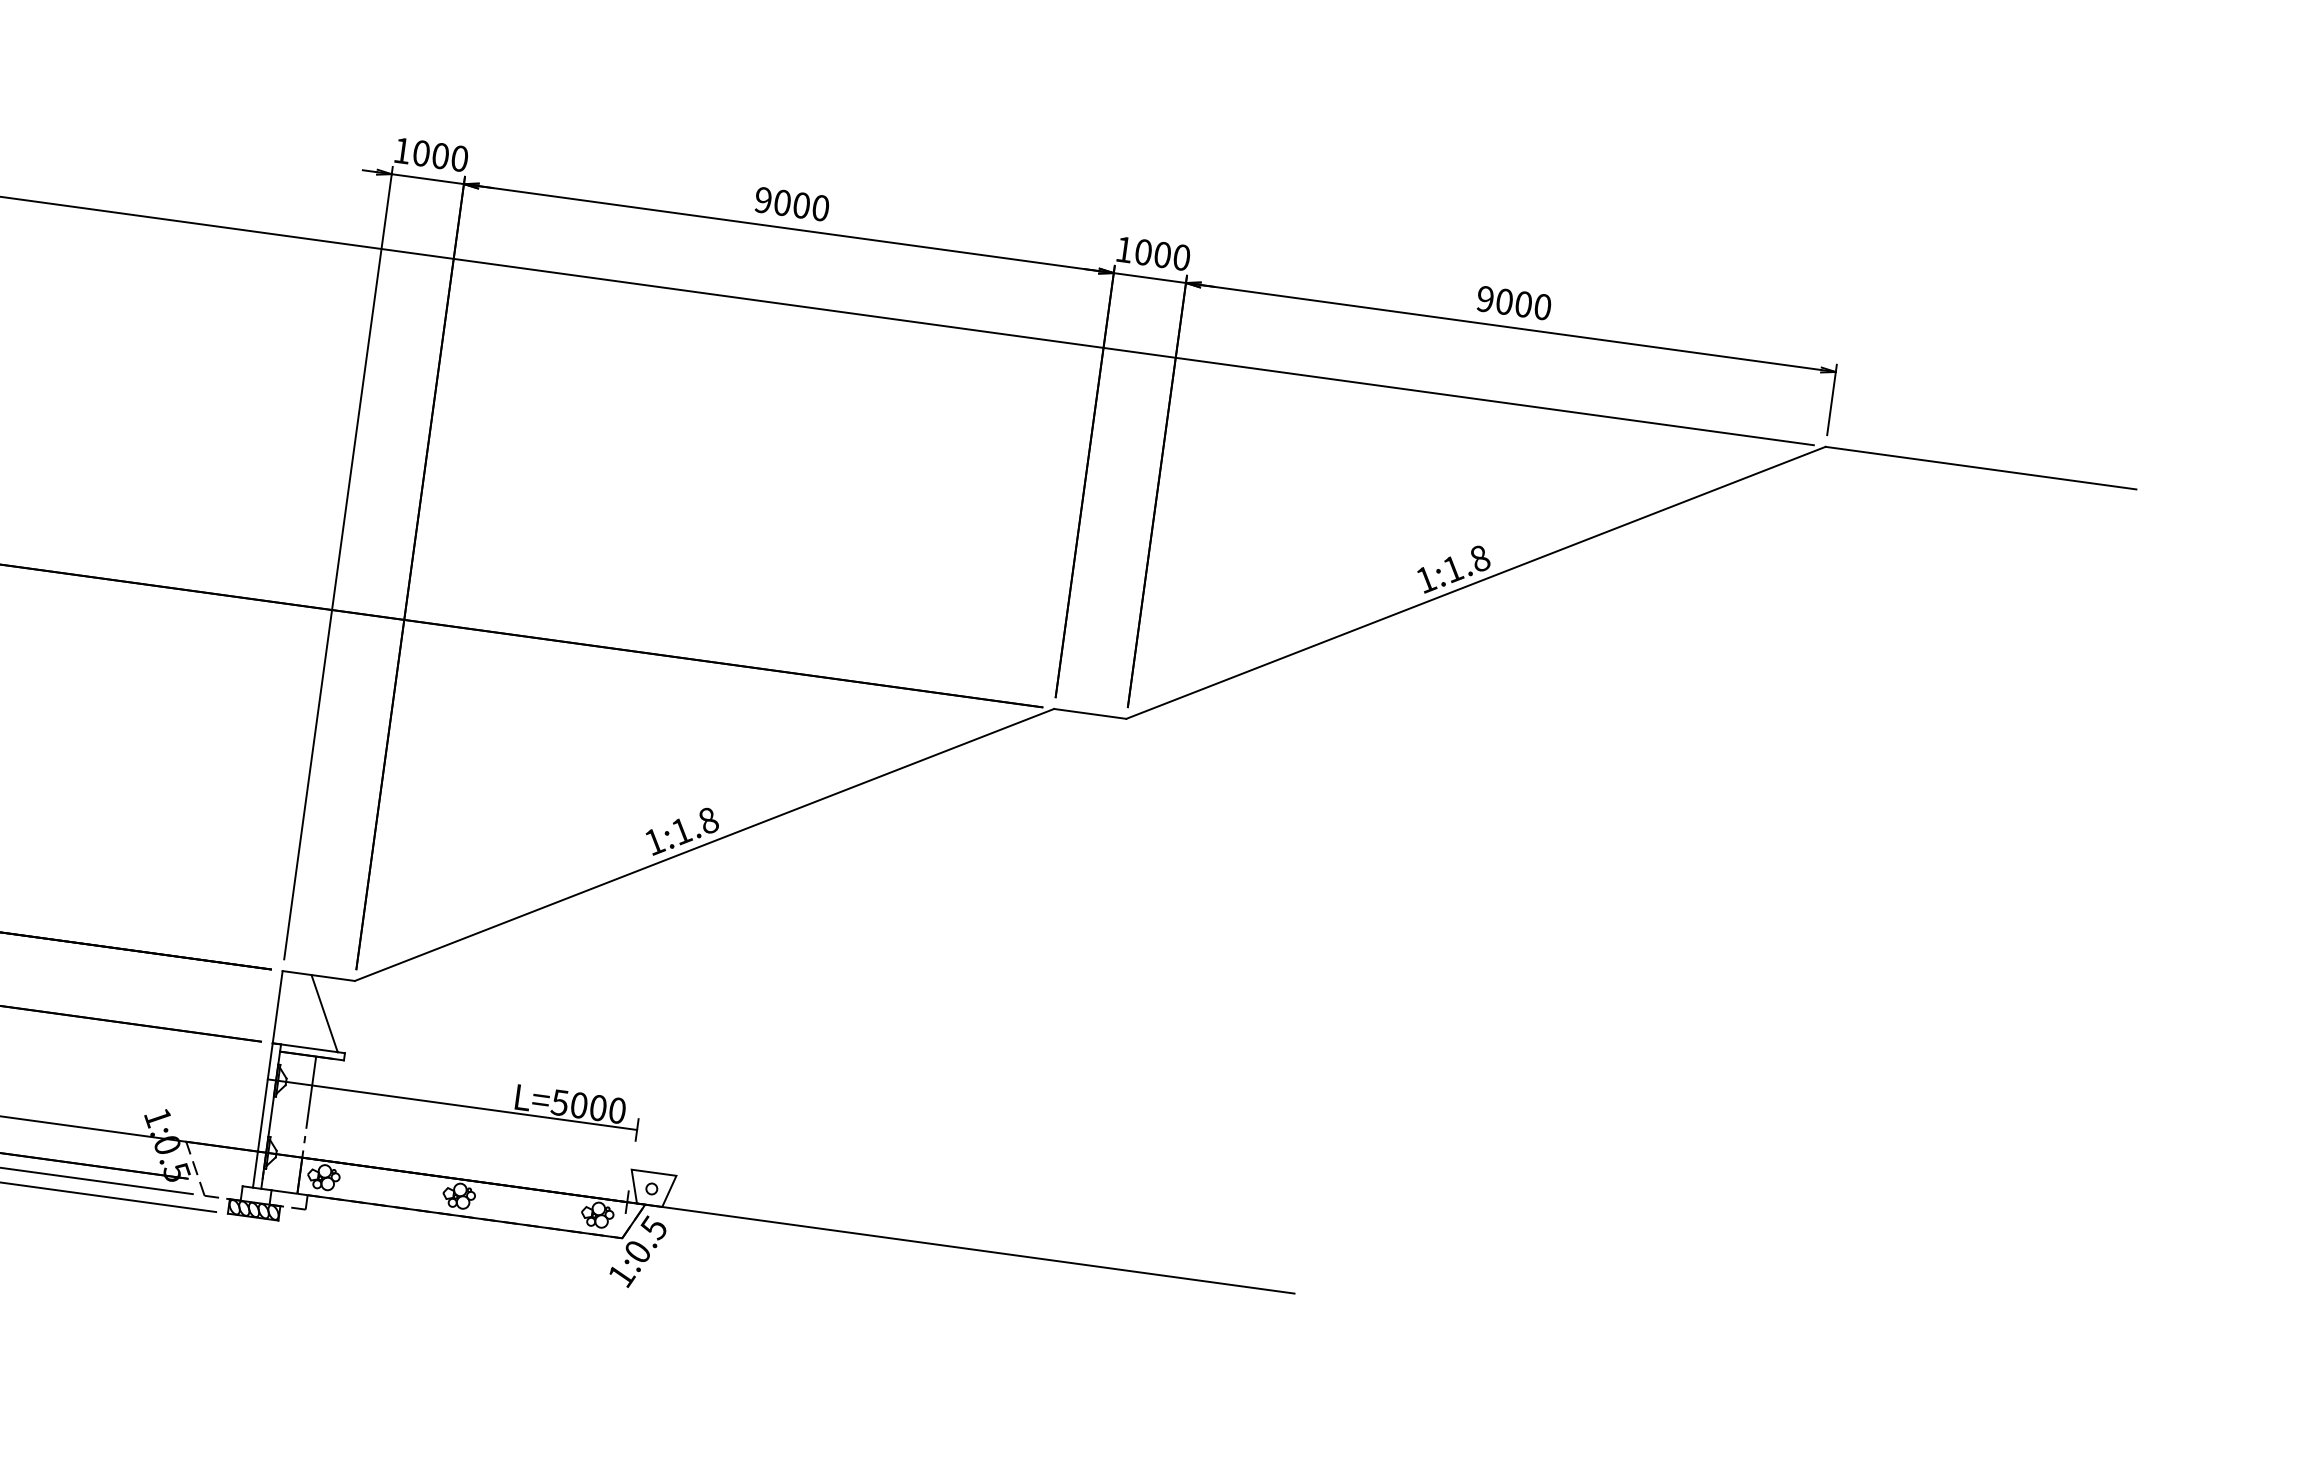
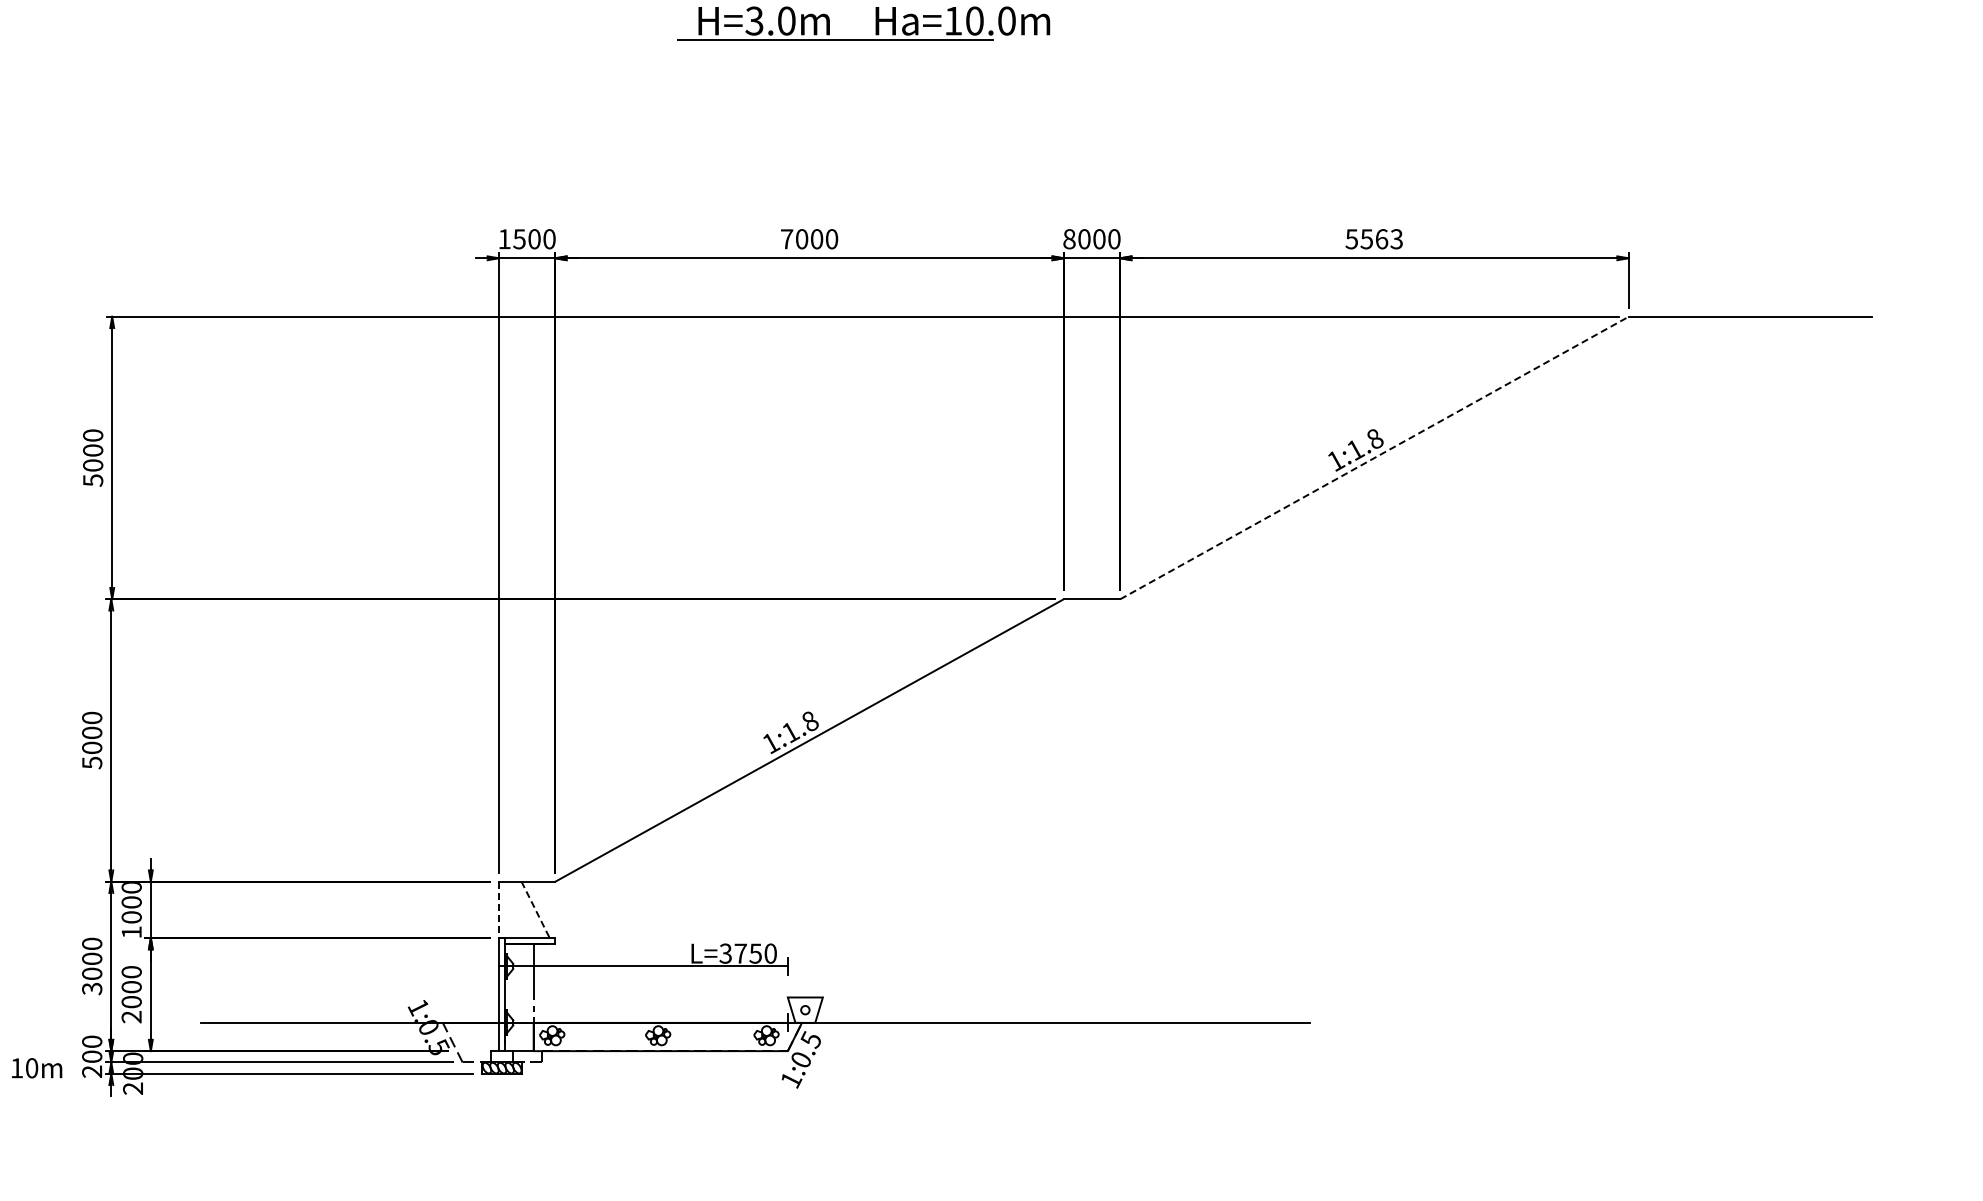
text: (421, 153) -> (519, 239), 1000 -> 1500
text: (762, 200) -> (786, 239), 9000 -> 7000
text: (1124, 250) -> (1069, 239), 1000 -> 8000
text: (1513, 303) -> (1373, 239), 9000 -> 5563
line: (1475, 583) -> (1374, 458), solid -> dashed
line: (277, 1007) -> (498, 910), solid -> dashed
line: (324, 1013) -> (535, 909), solid -> dashed
text: (578, 1105) -> (740, 953), L=5000 -> L=3750

